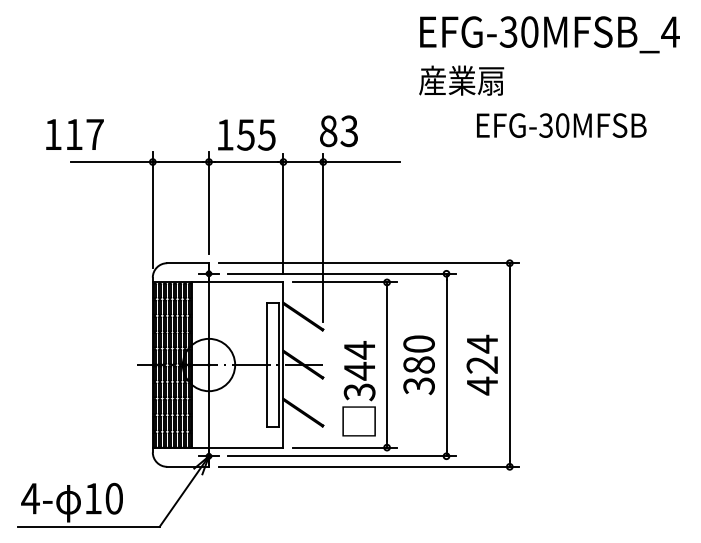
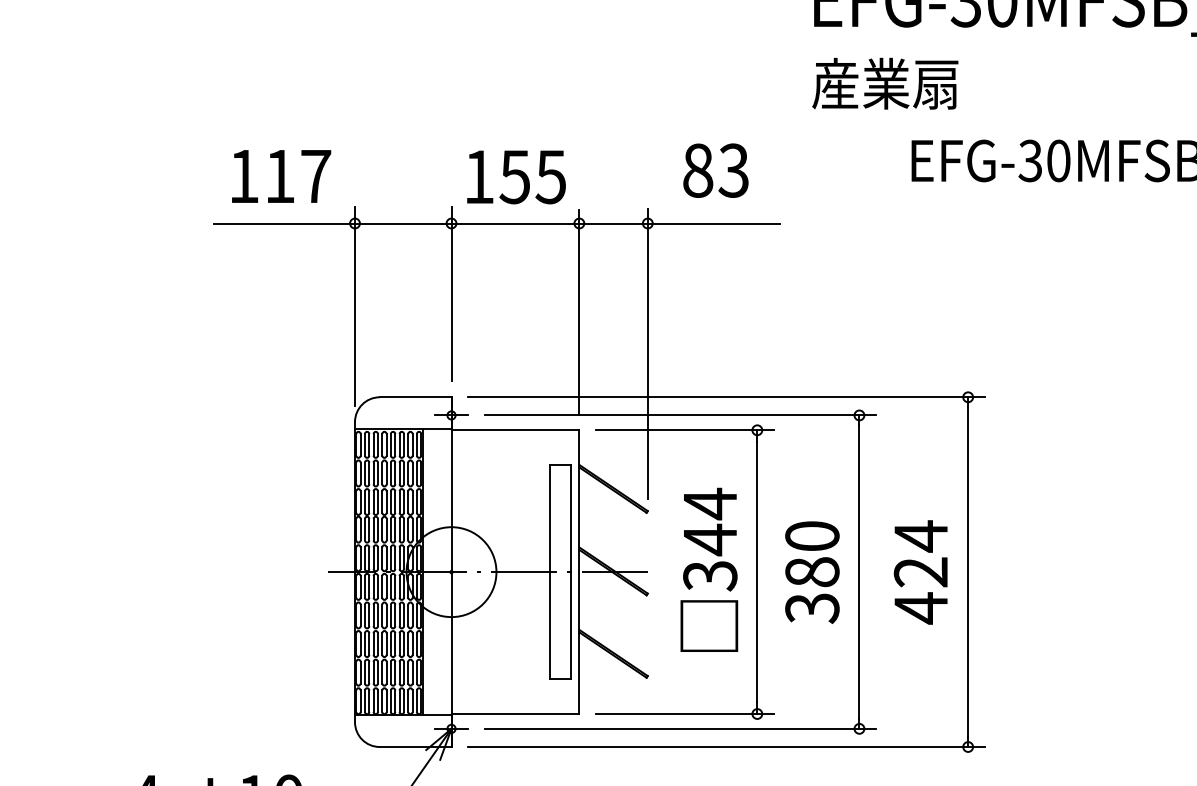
text: (338, 131) -> (715, 171), moved
text: (74, 134) -> (280, 176), moved
text: (358, 388) -> (708, 569), moved

